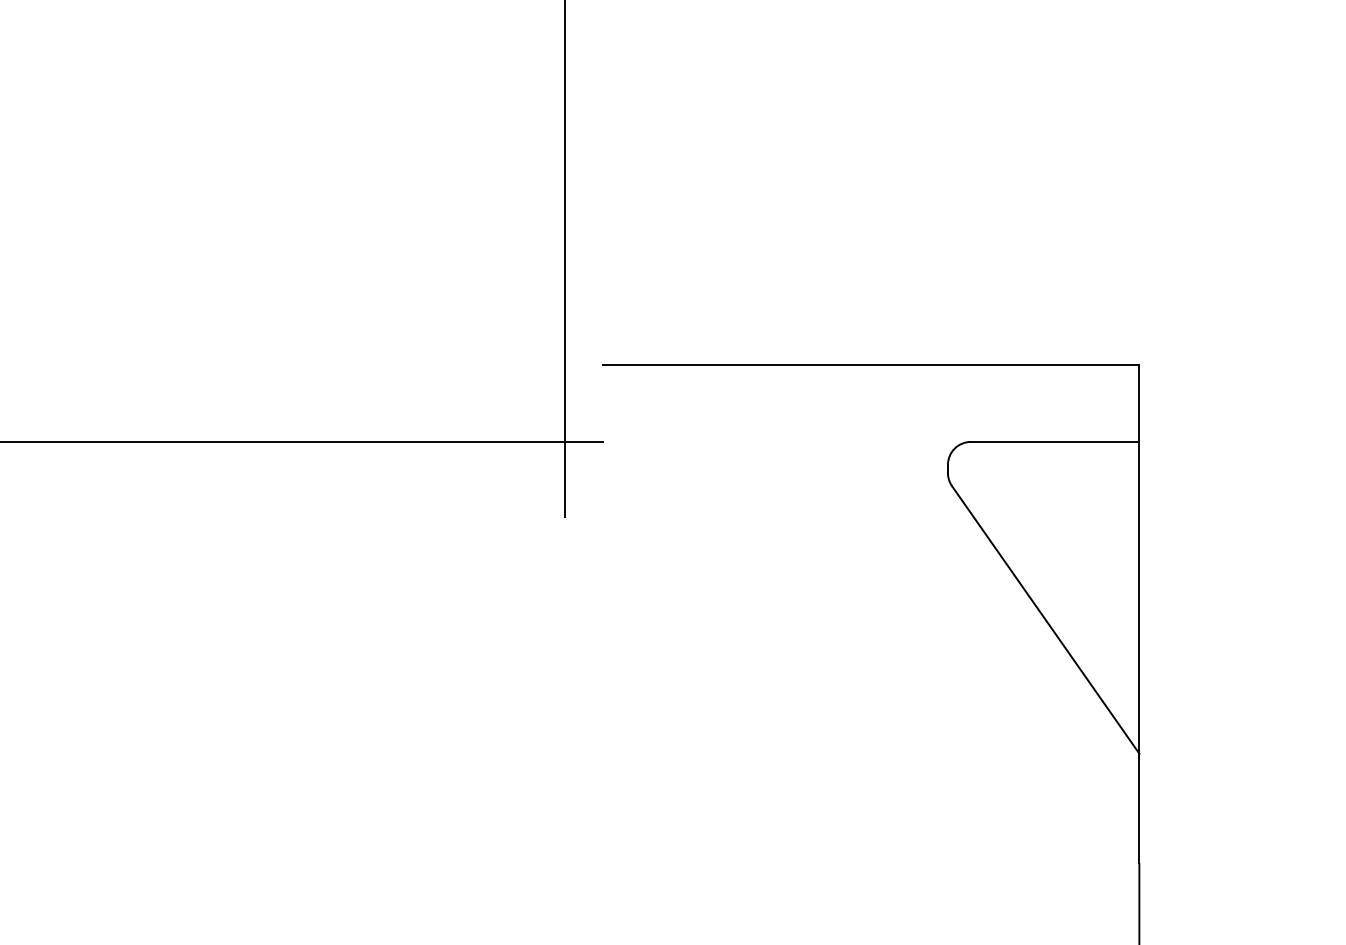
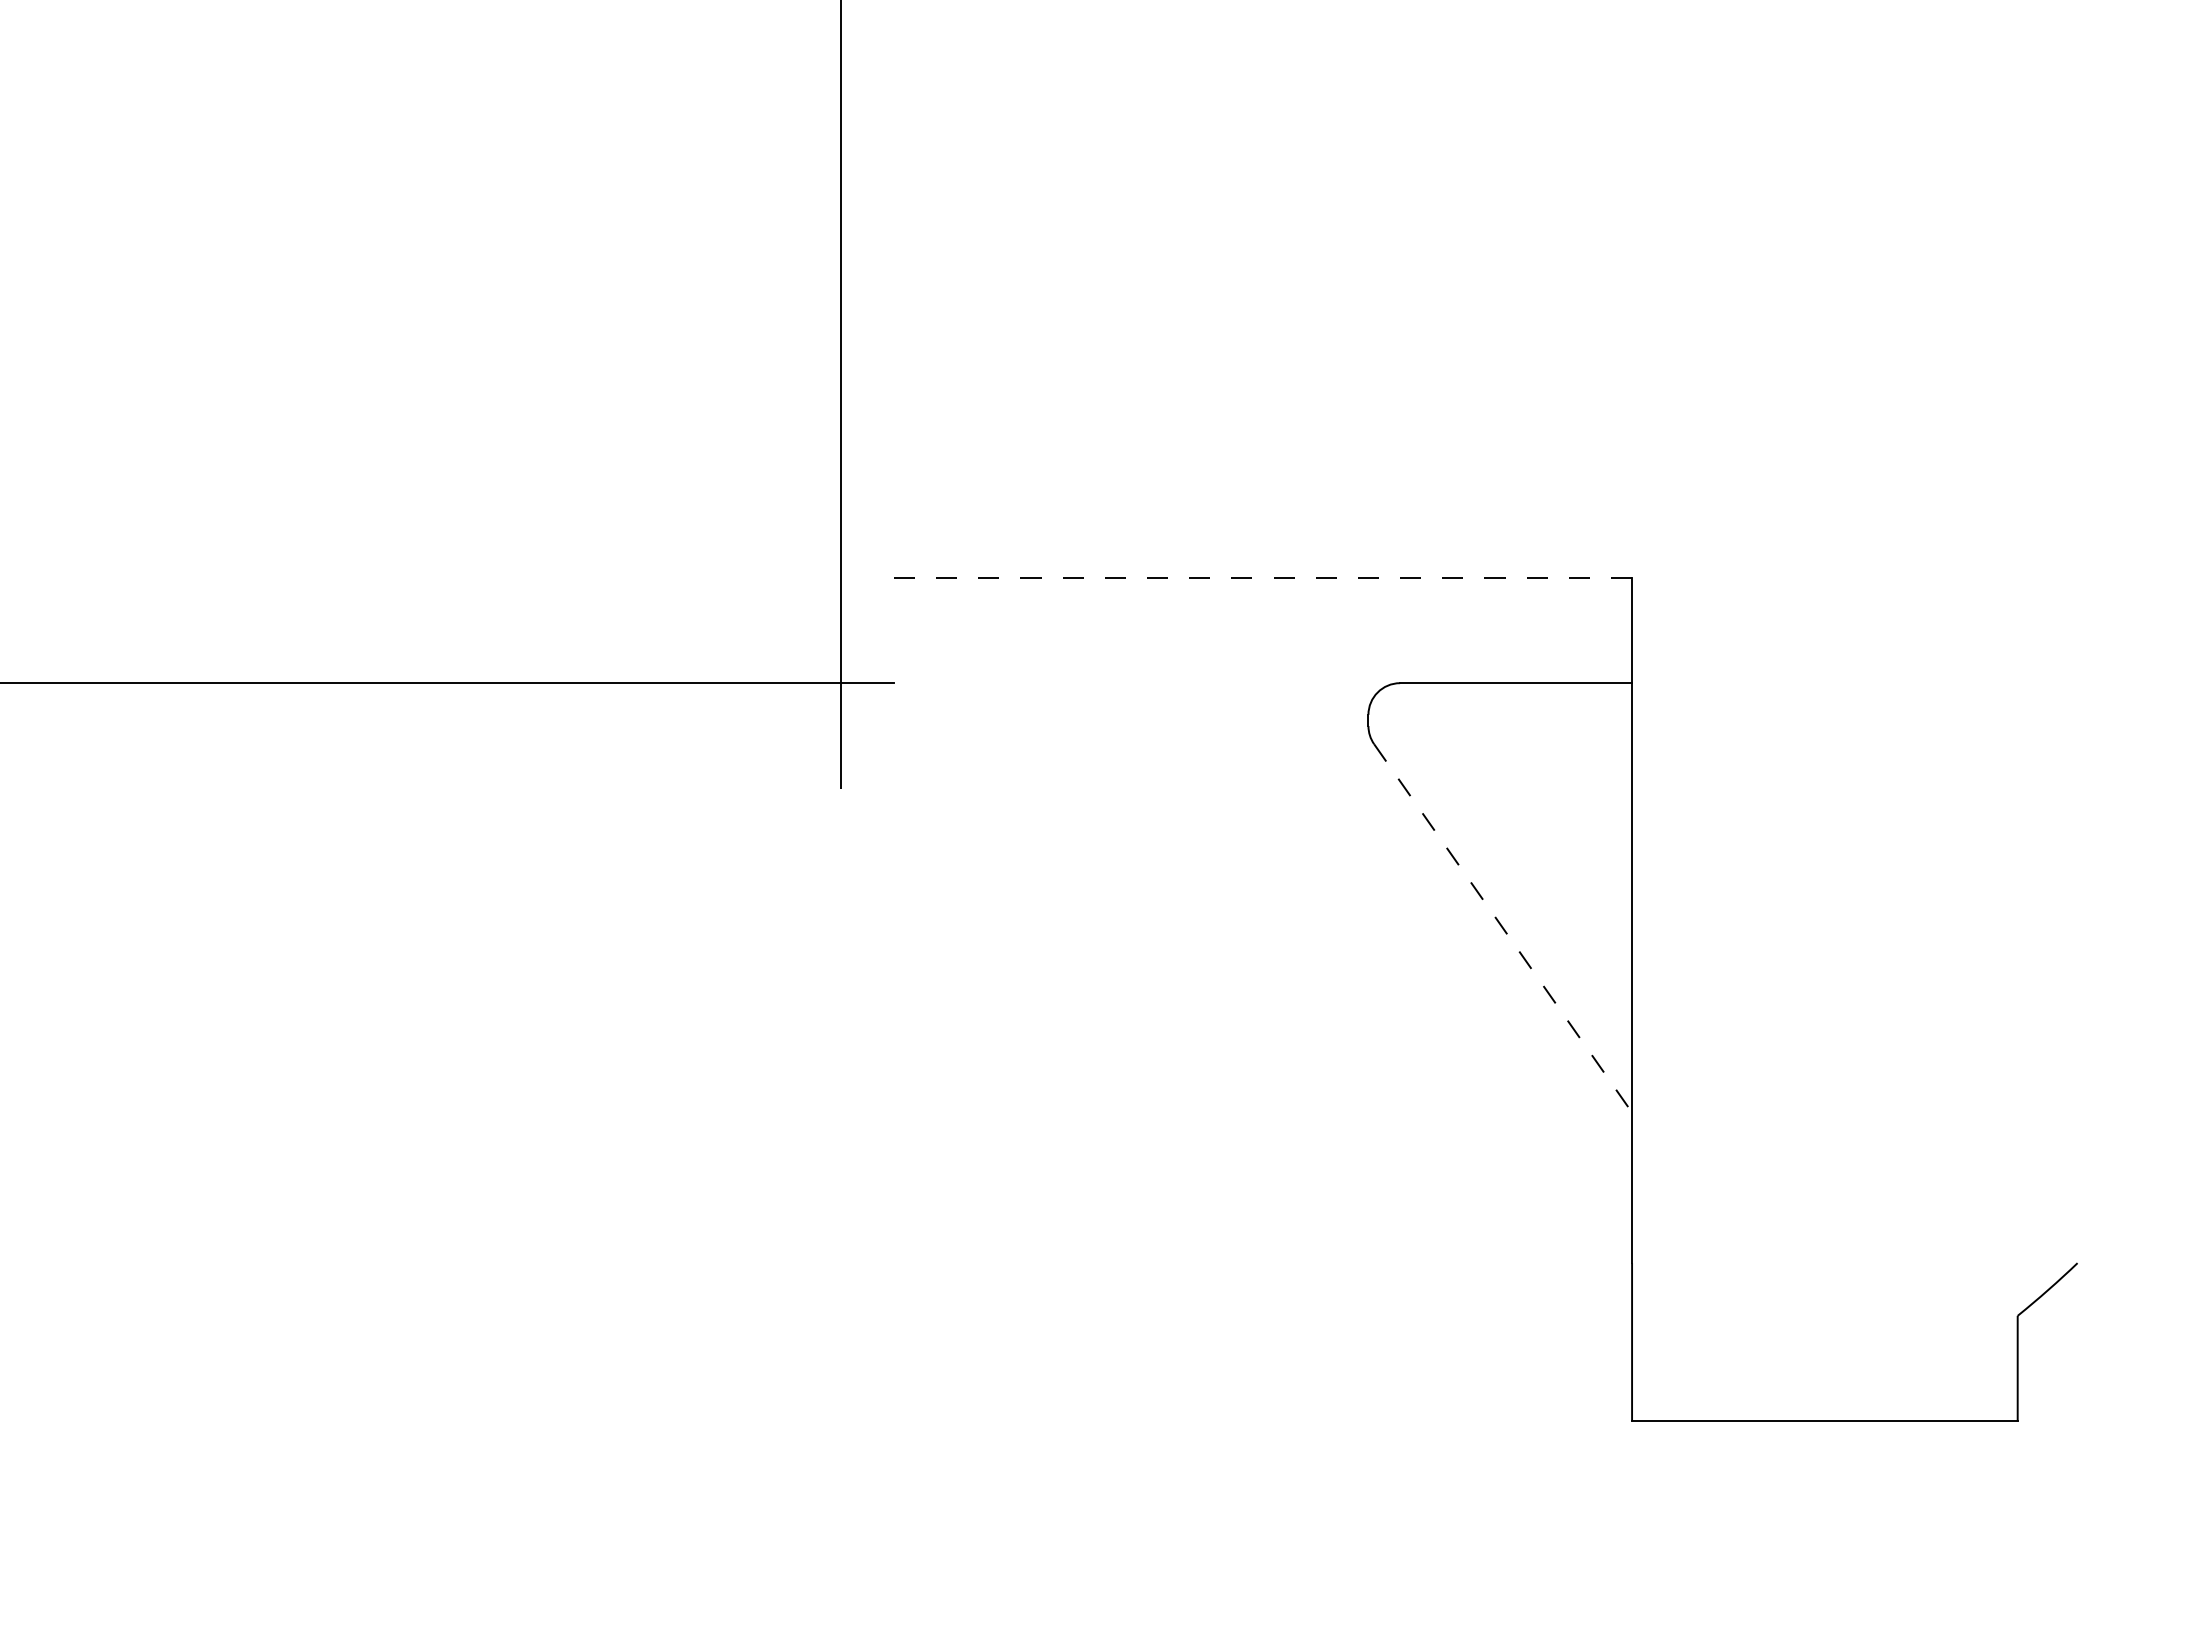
line: (871, 365) -> (1263, 577), solid -> dashed
line: (1046, 620) -> (1503, 928), solid -> dashed

